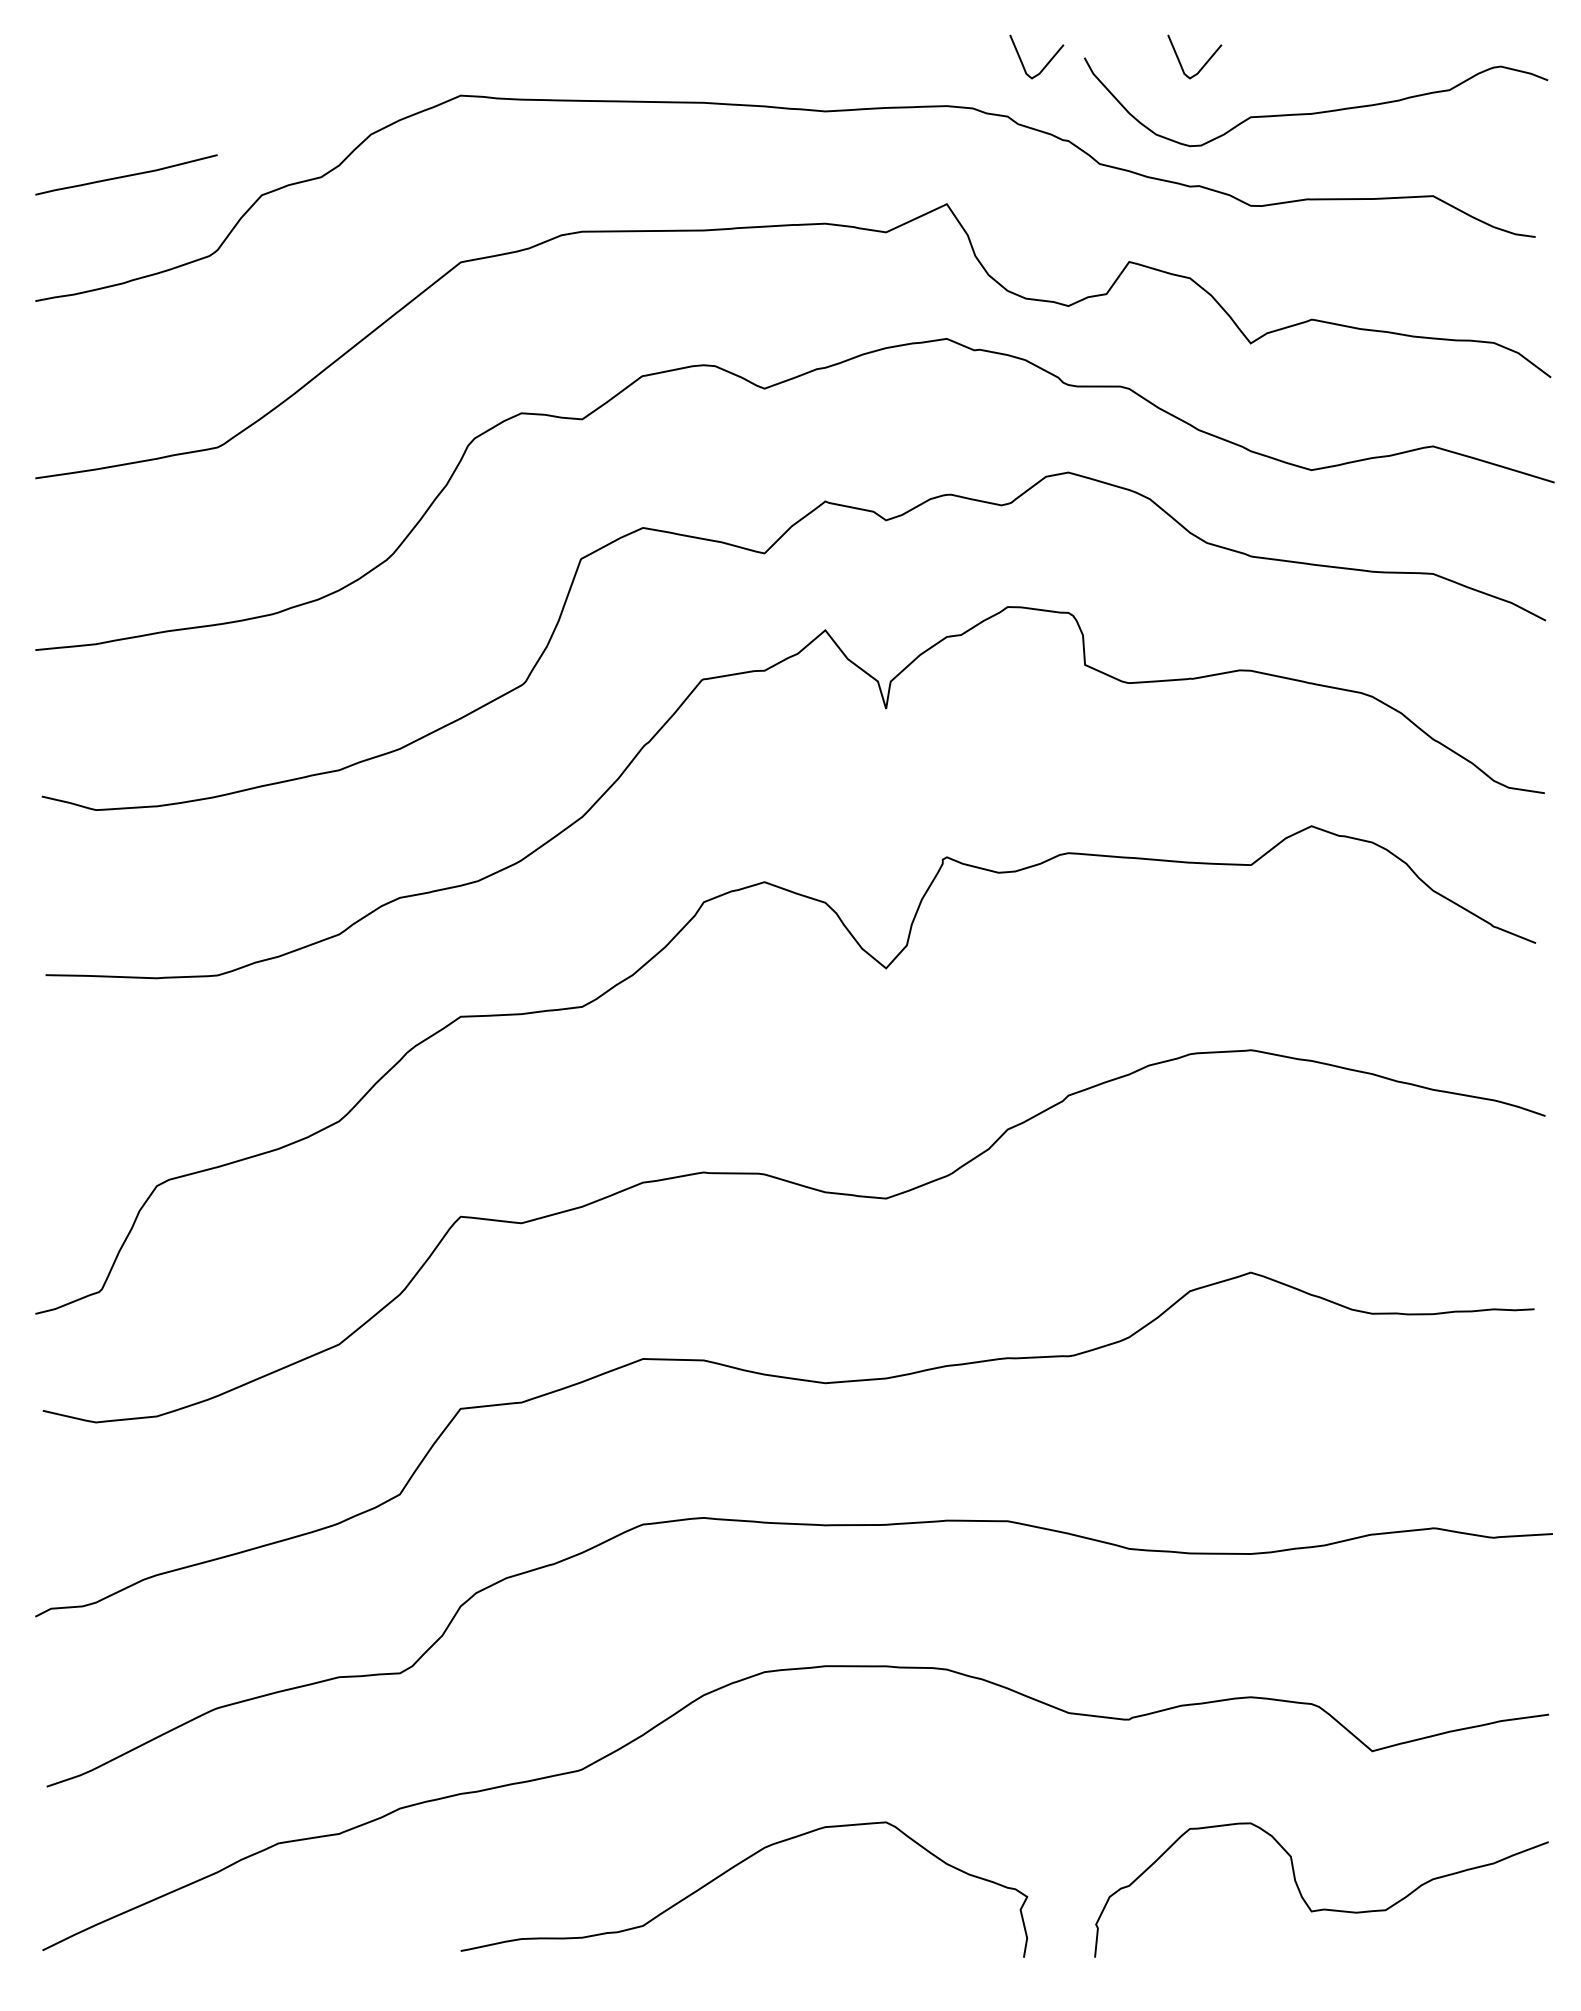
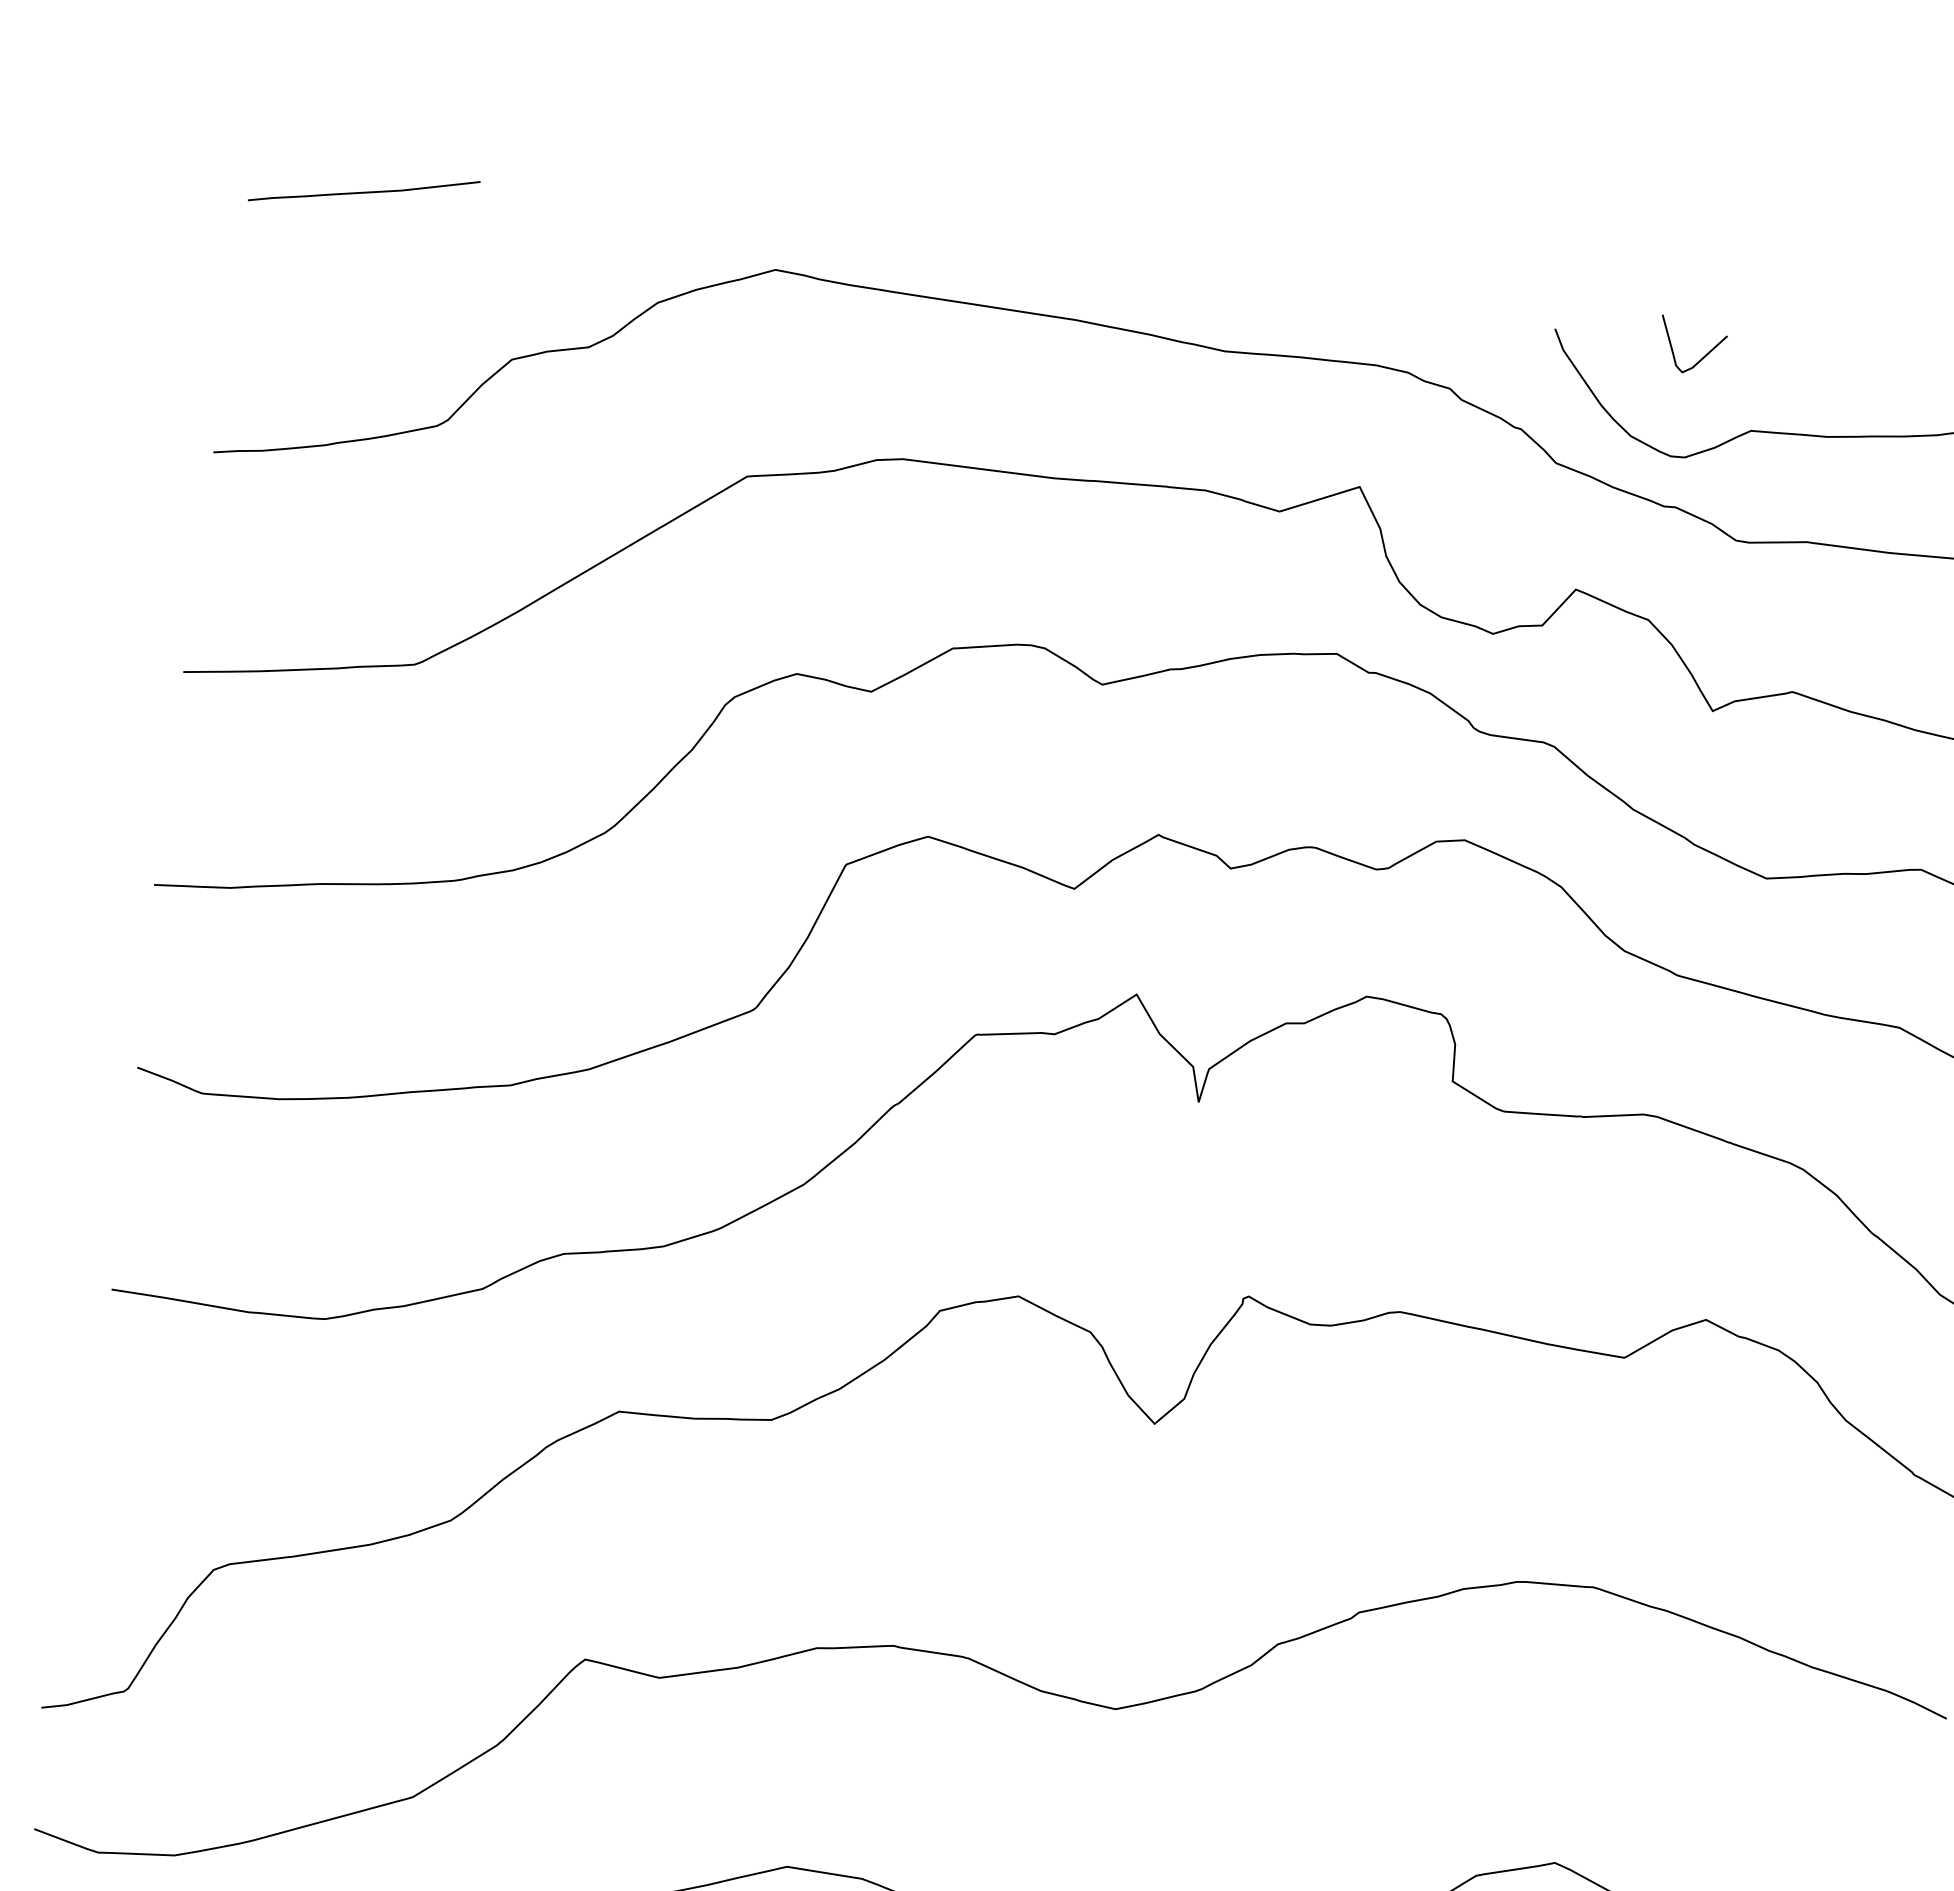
curve: (1046, 63) -> (1507, 329), removed
curve: (126, 175) -> (364, 191), moved

